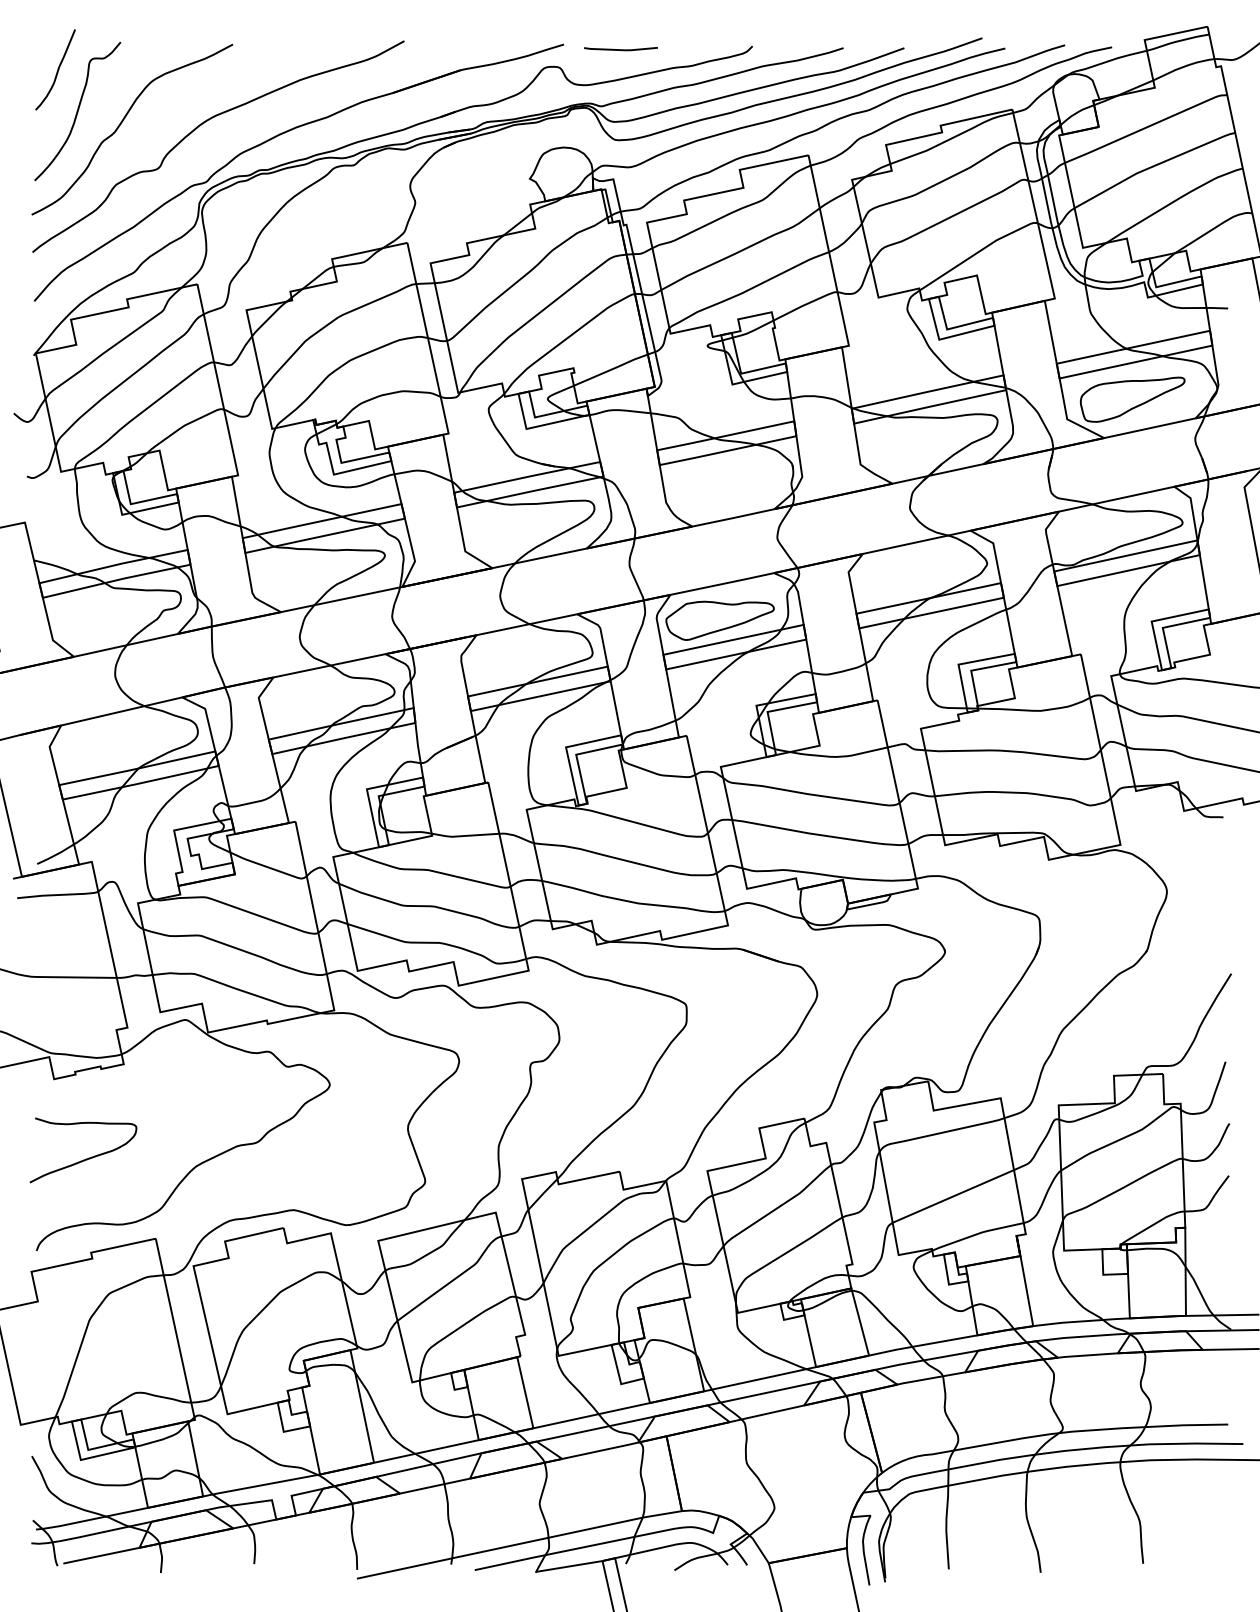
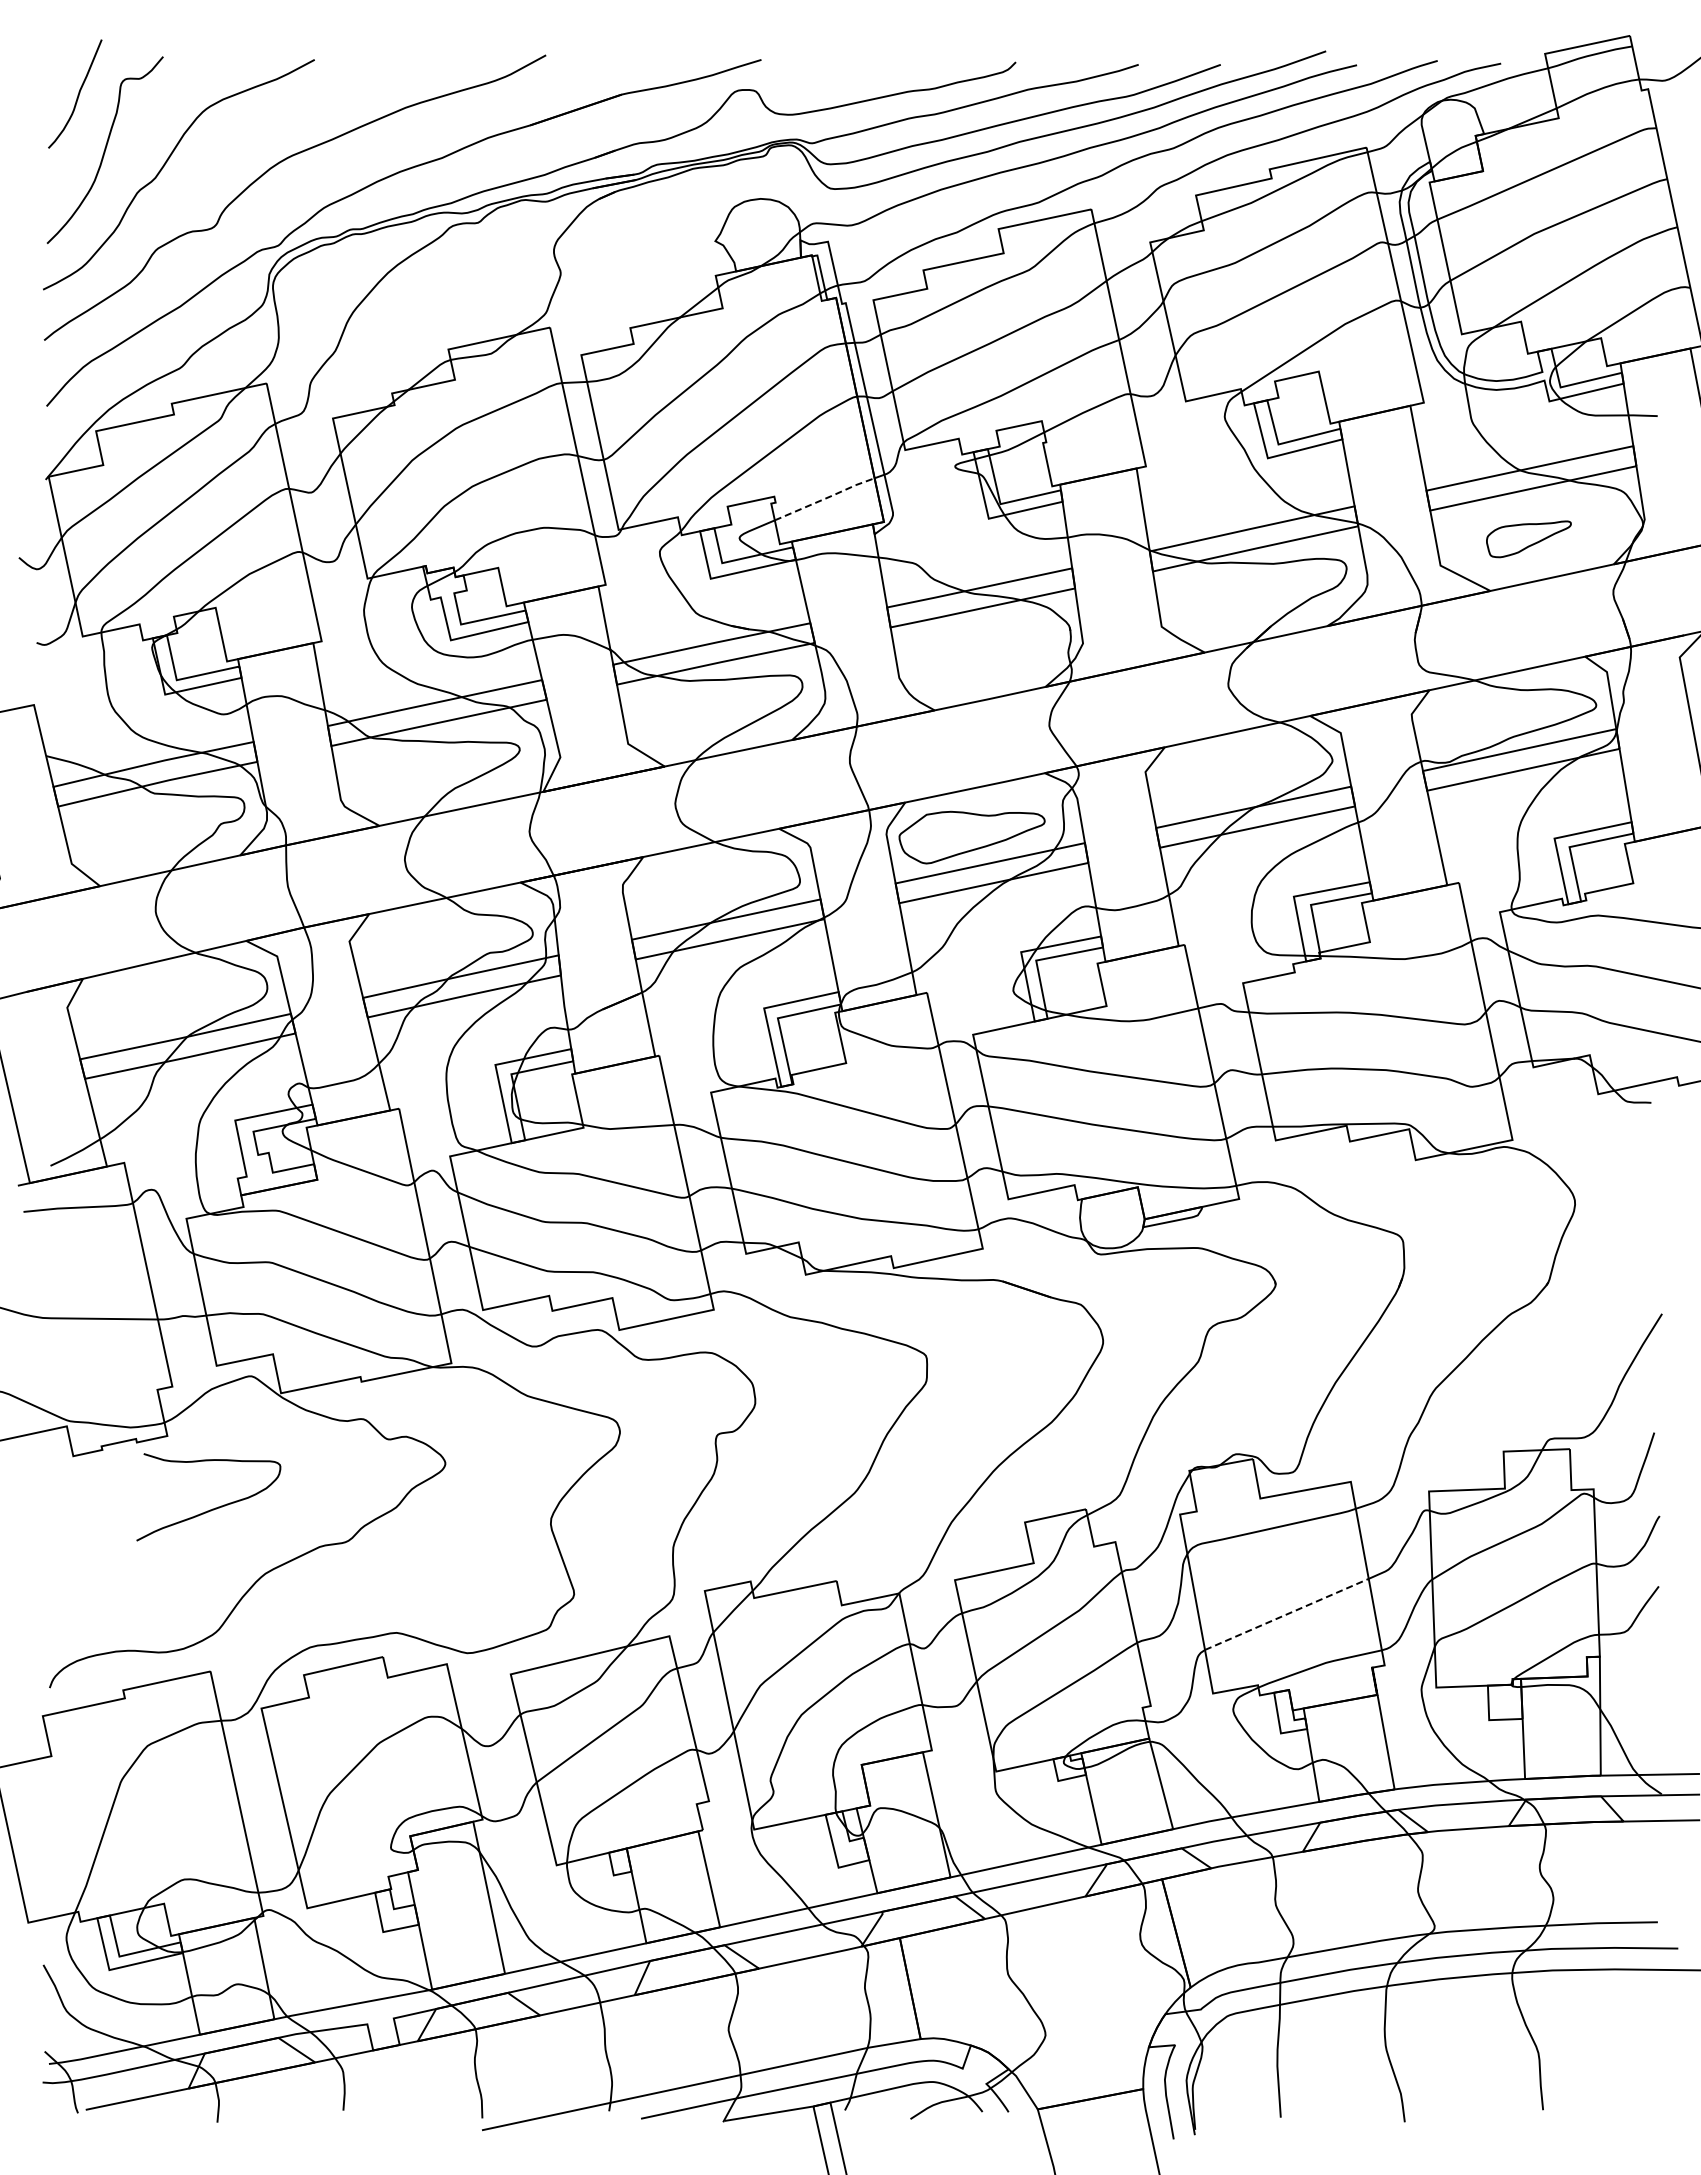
line: (621, 49) -> (838, 66), removed
line: (611, 369) -> (825, 498), solid -> dashed
part: (1132, 399) -> (1528, 539), size x0.6
curve: (86, 1158) -> (212, 1508), moved
line: (953, 1196) -> (1287, 1614), solid -> dashed

